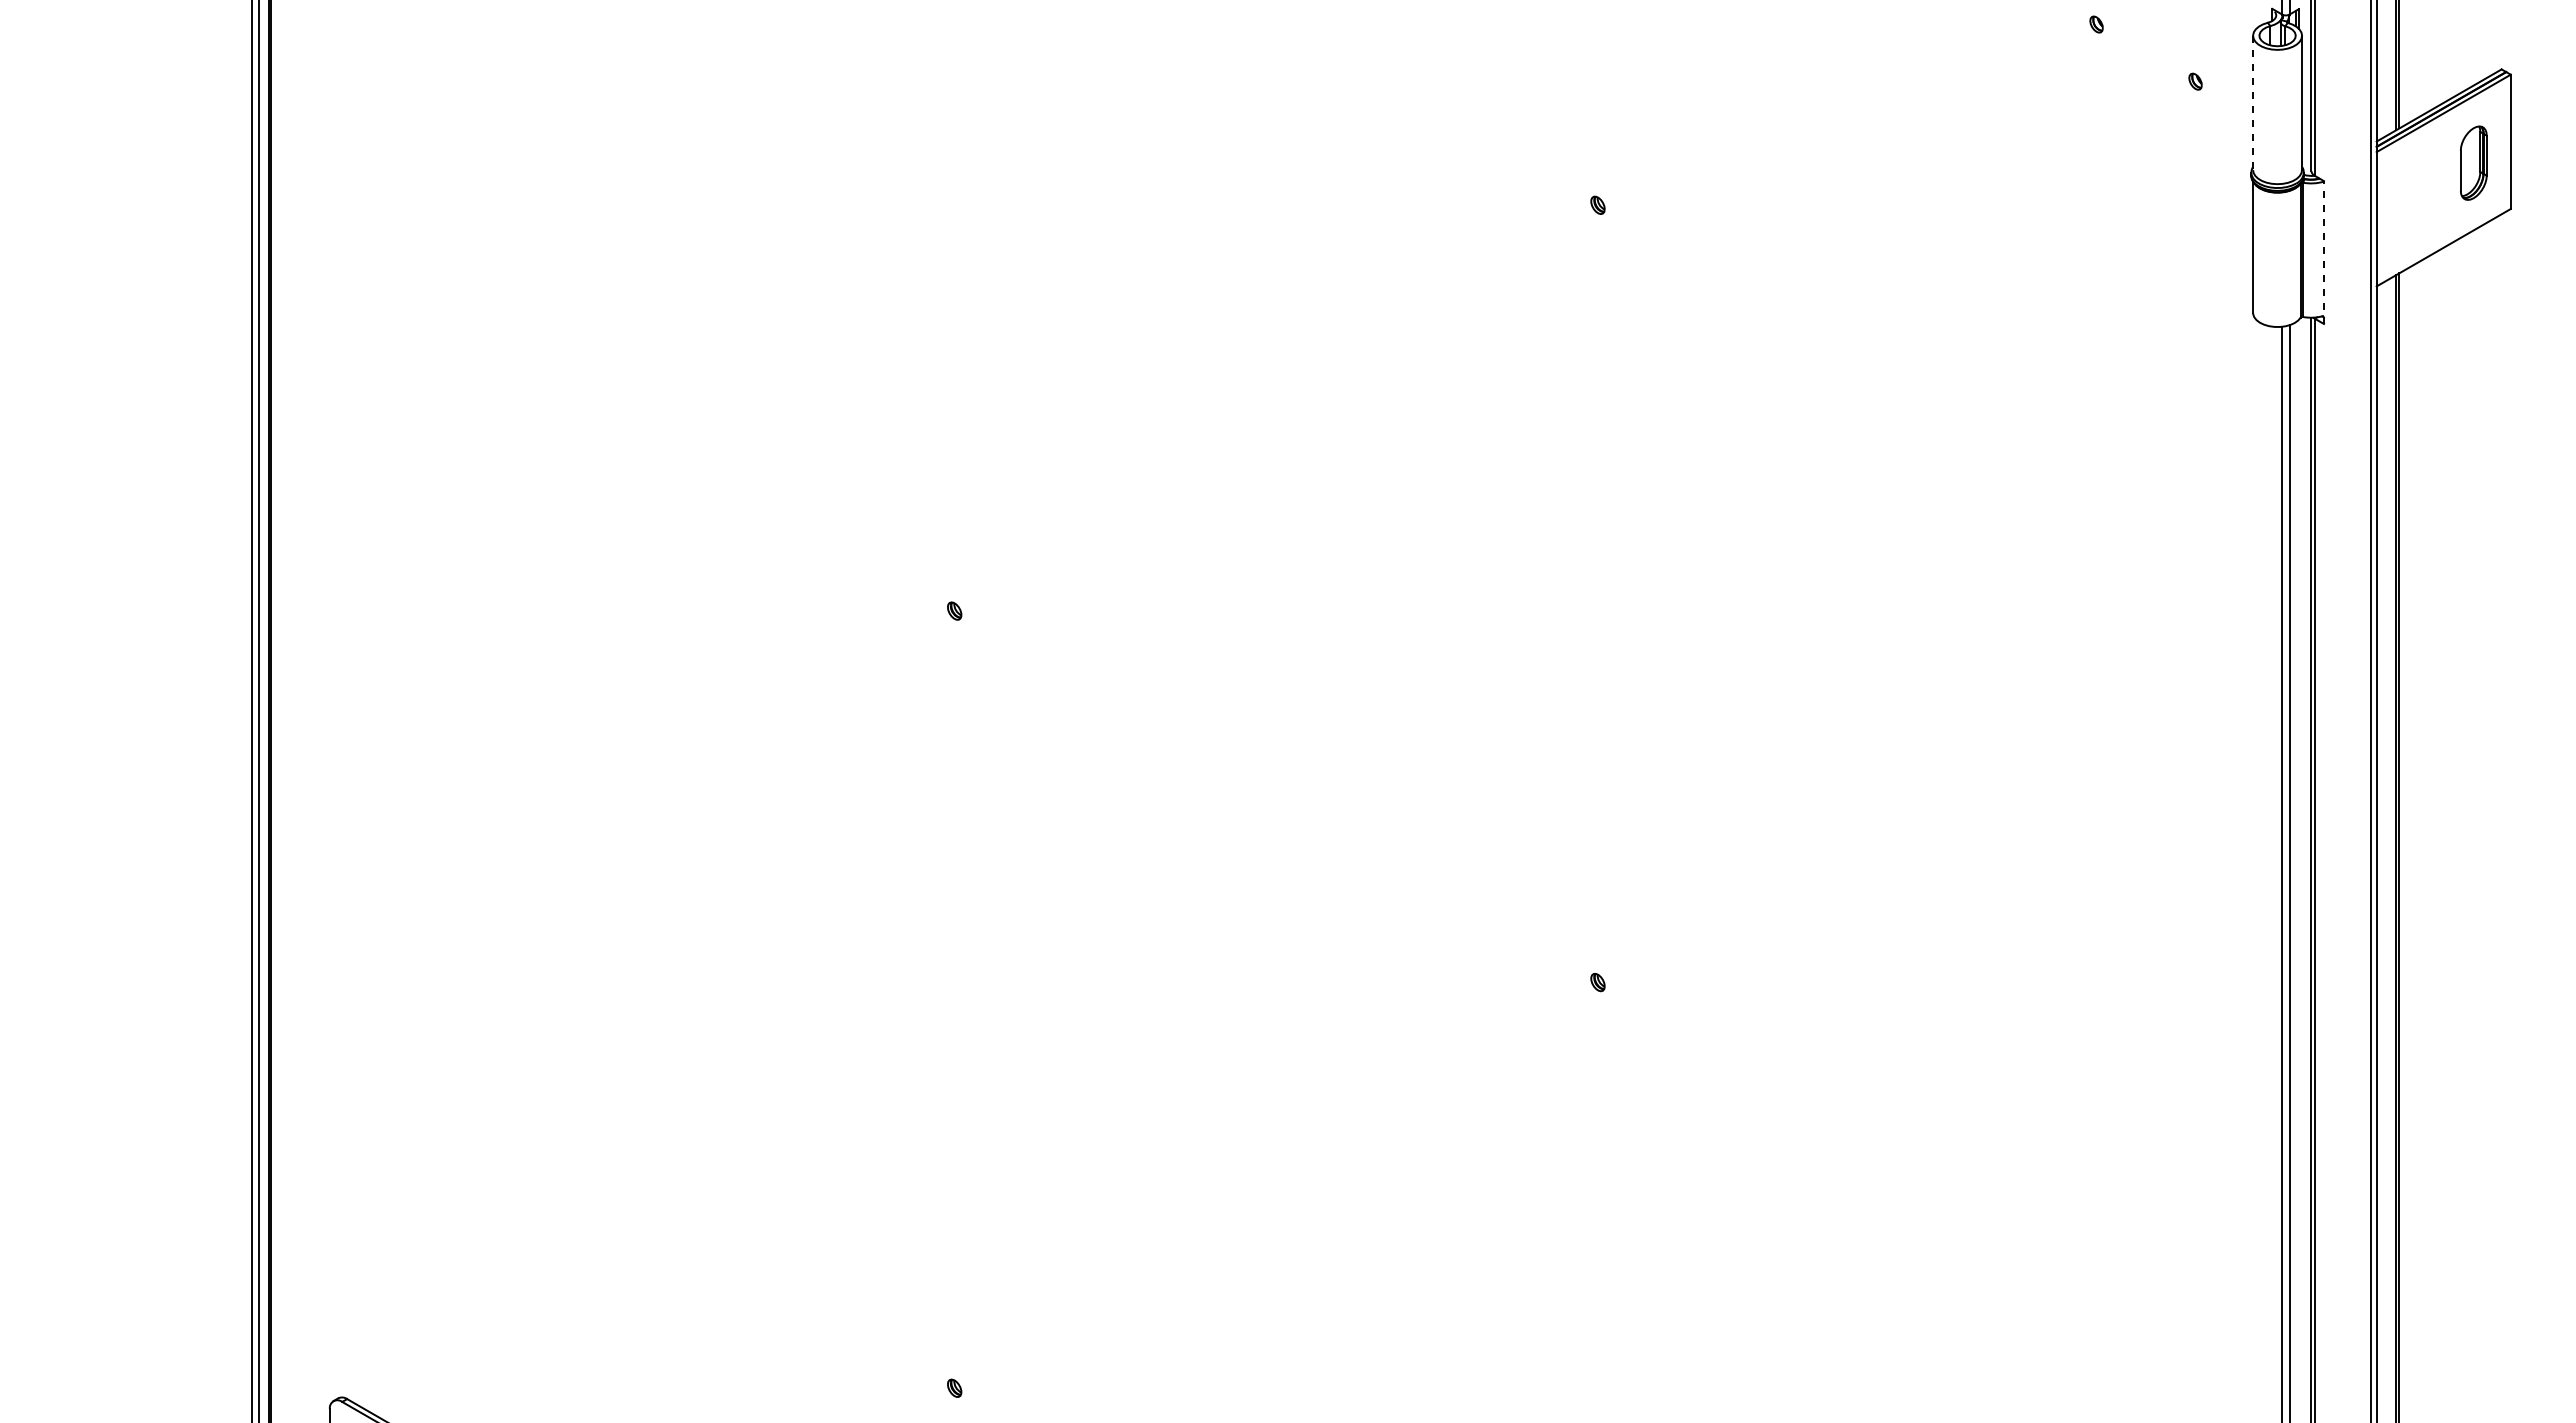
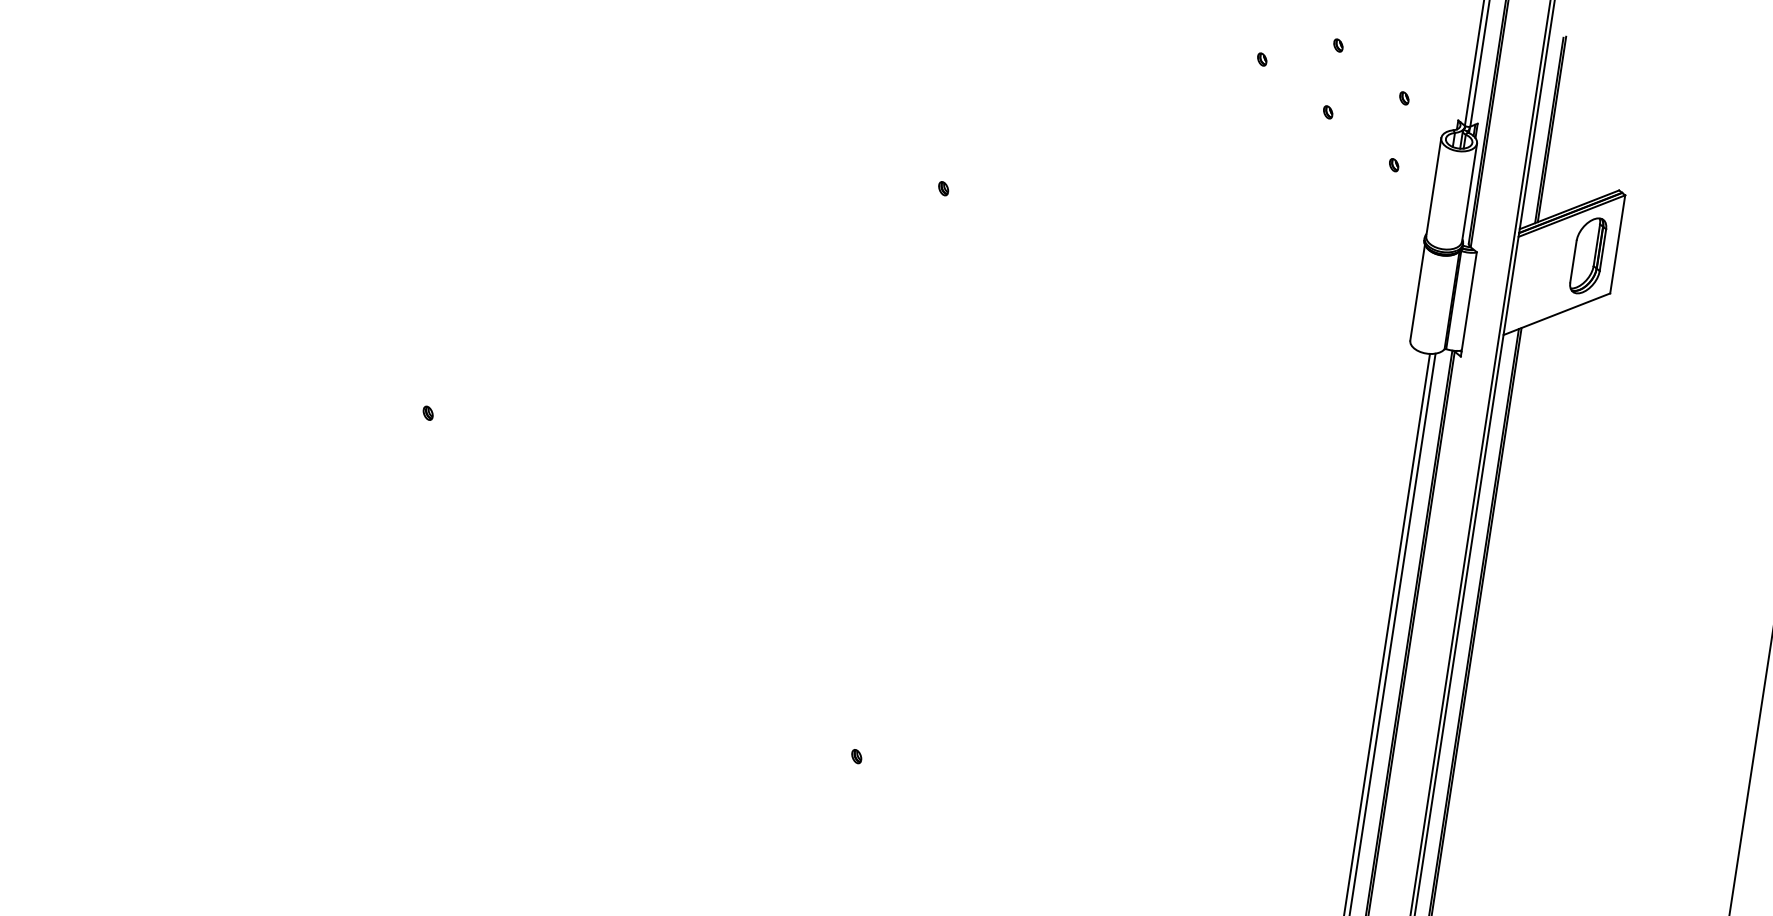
line: (2253, 103) -> (1434, 187), dashed -> solid
part: (2473, 162) -> (1588, 255), size x1.43
line: (2323, 252) -> (1468, 304), dashed -> solid

